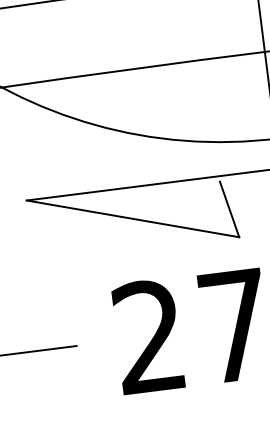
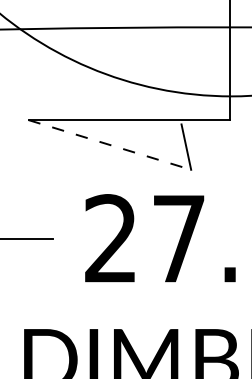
line: (133, 219) -> (110, 145), solid -> dashed

